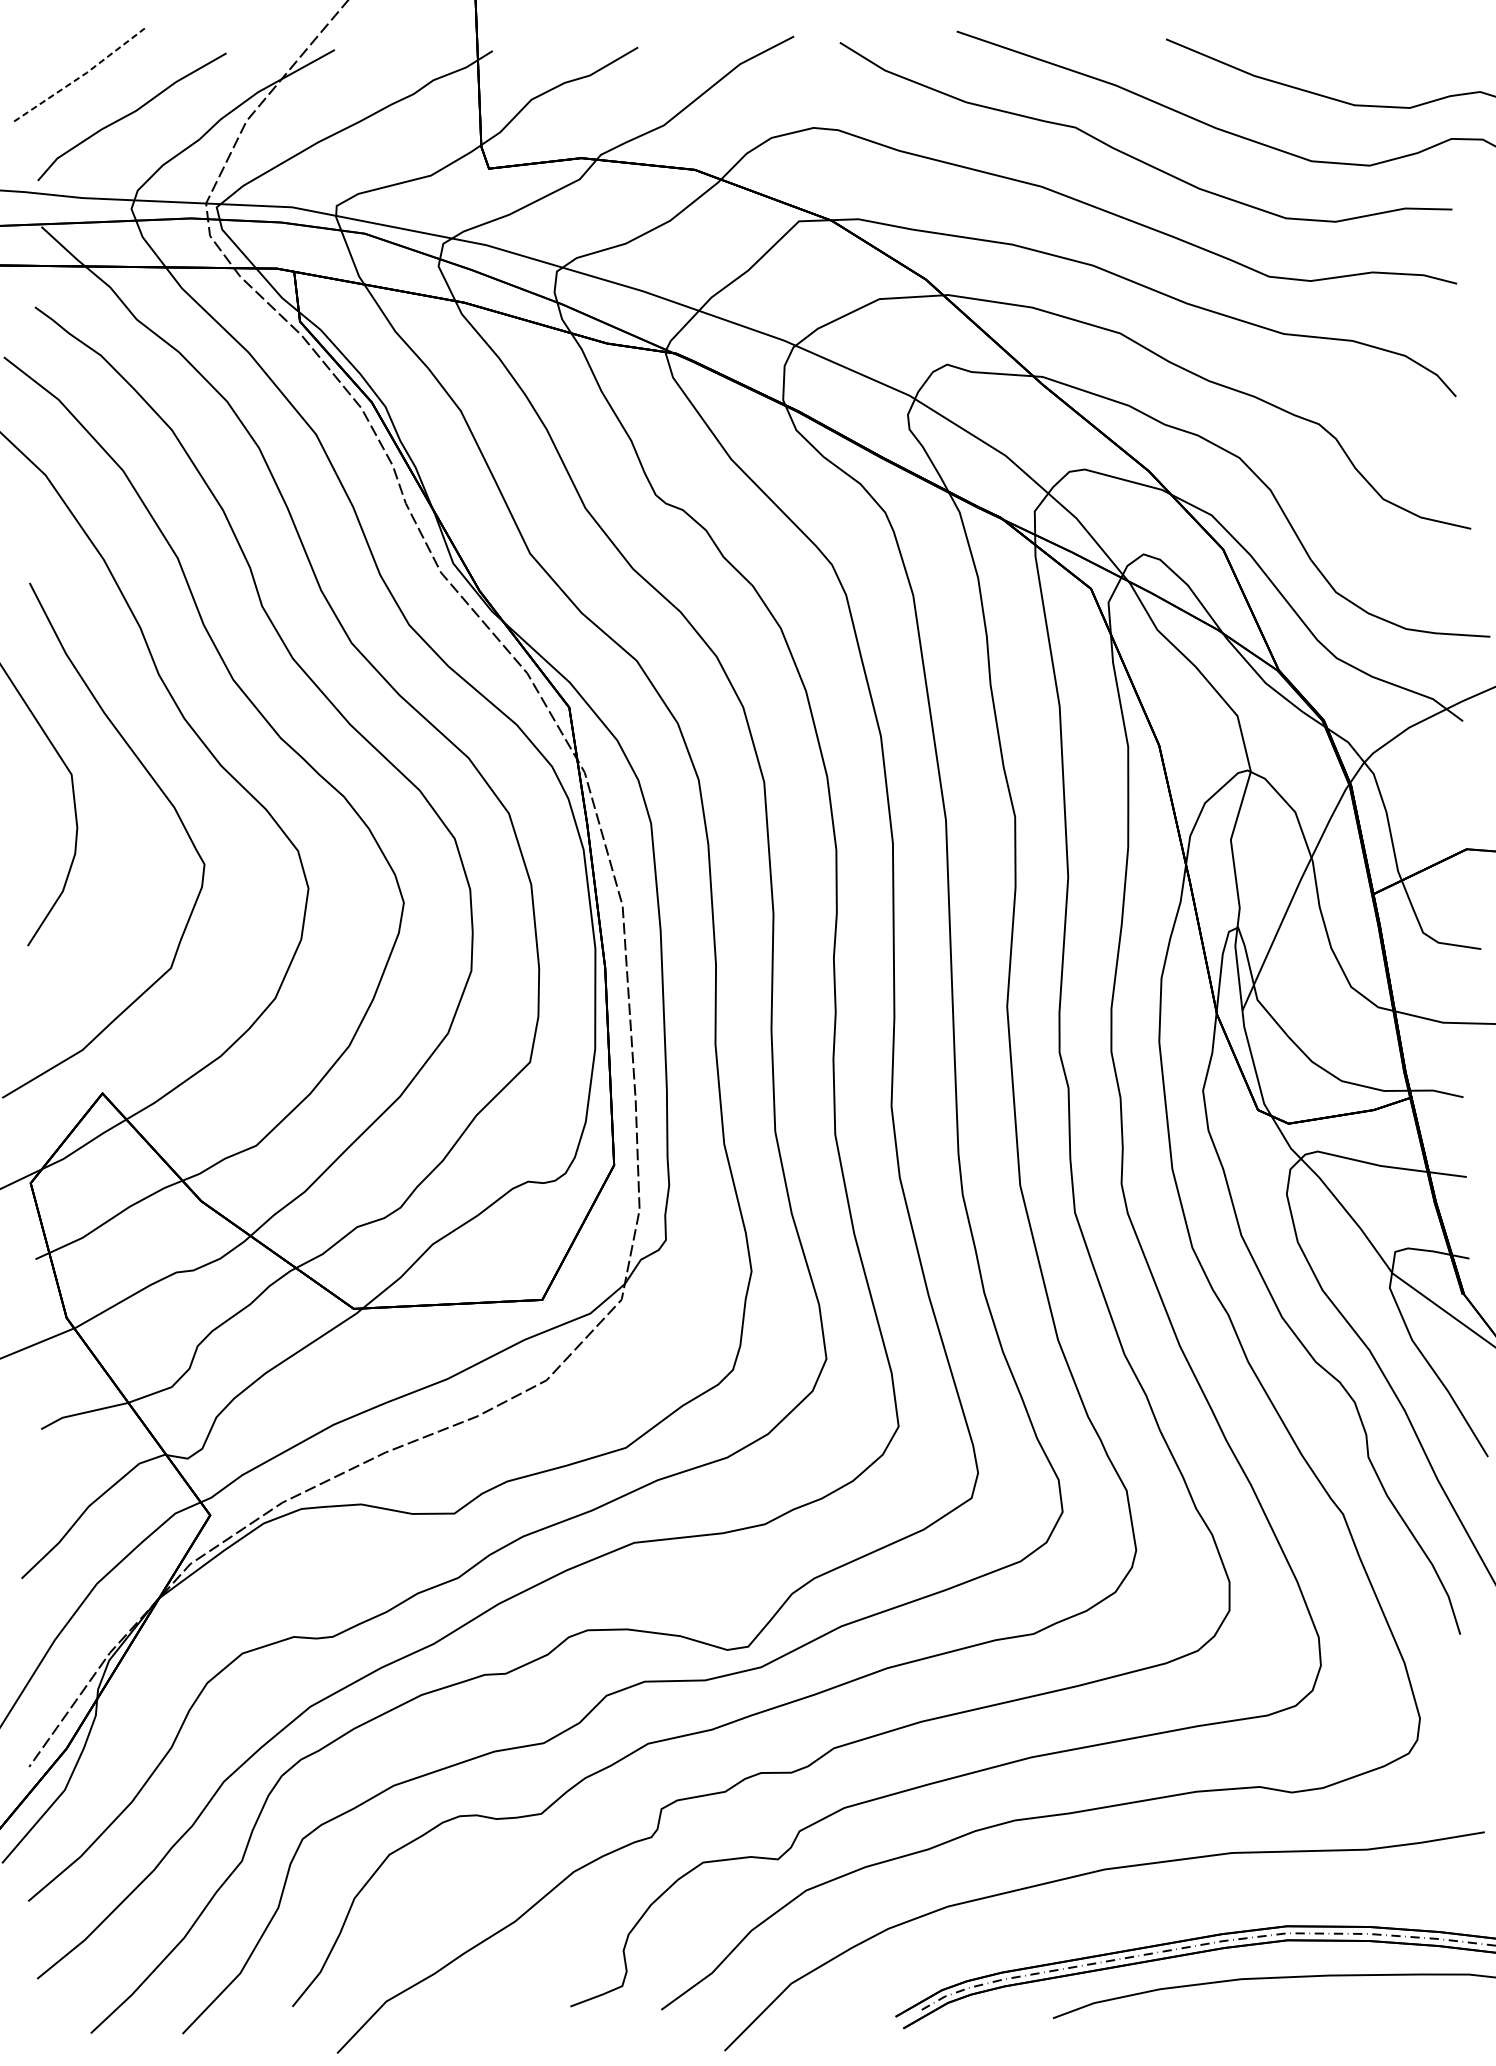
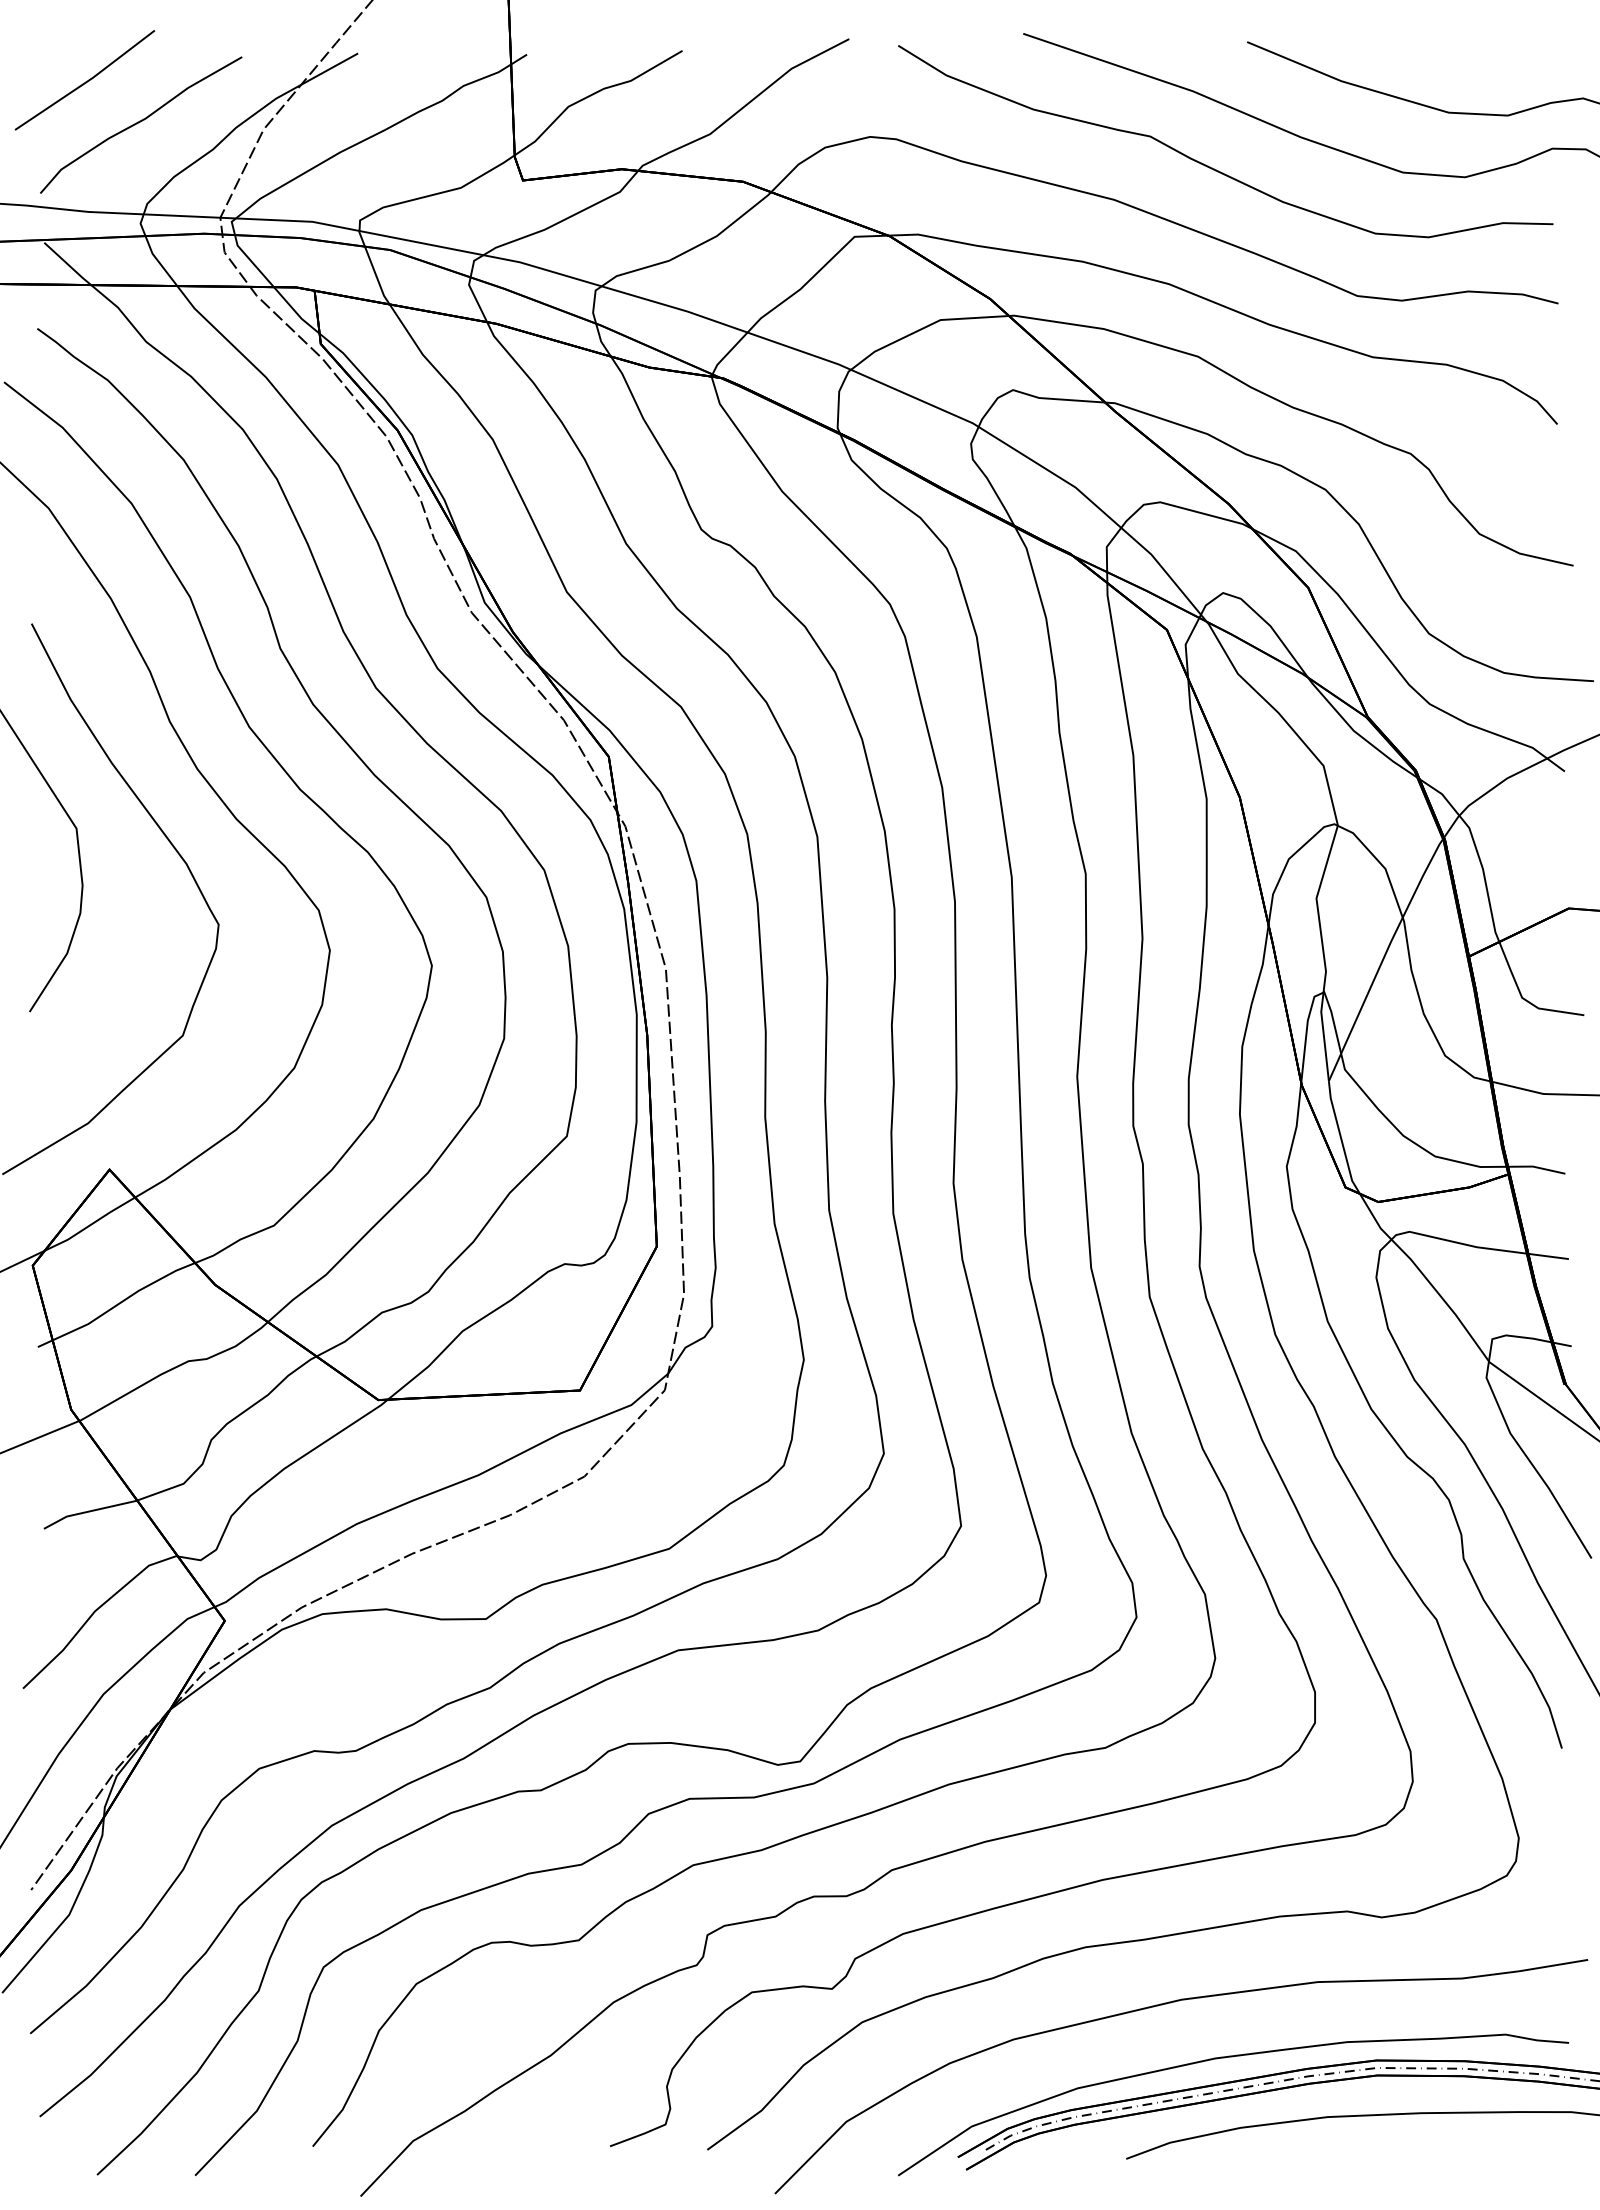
line: (80, 76) -> (86, 81), dashed -> solid
curve: (1145, 1924) -> (1225, 2058), added

